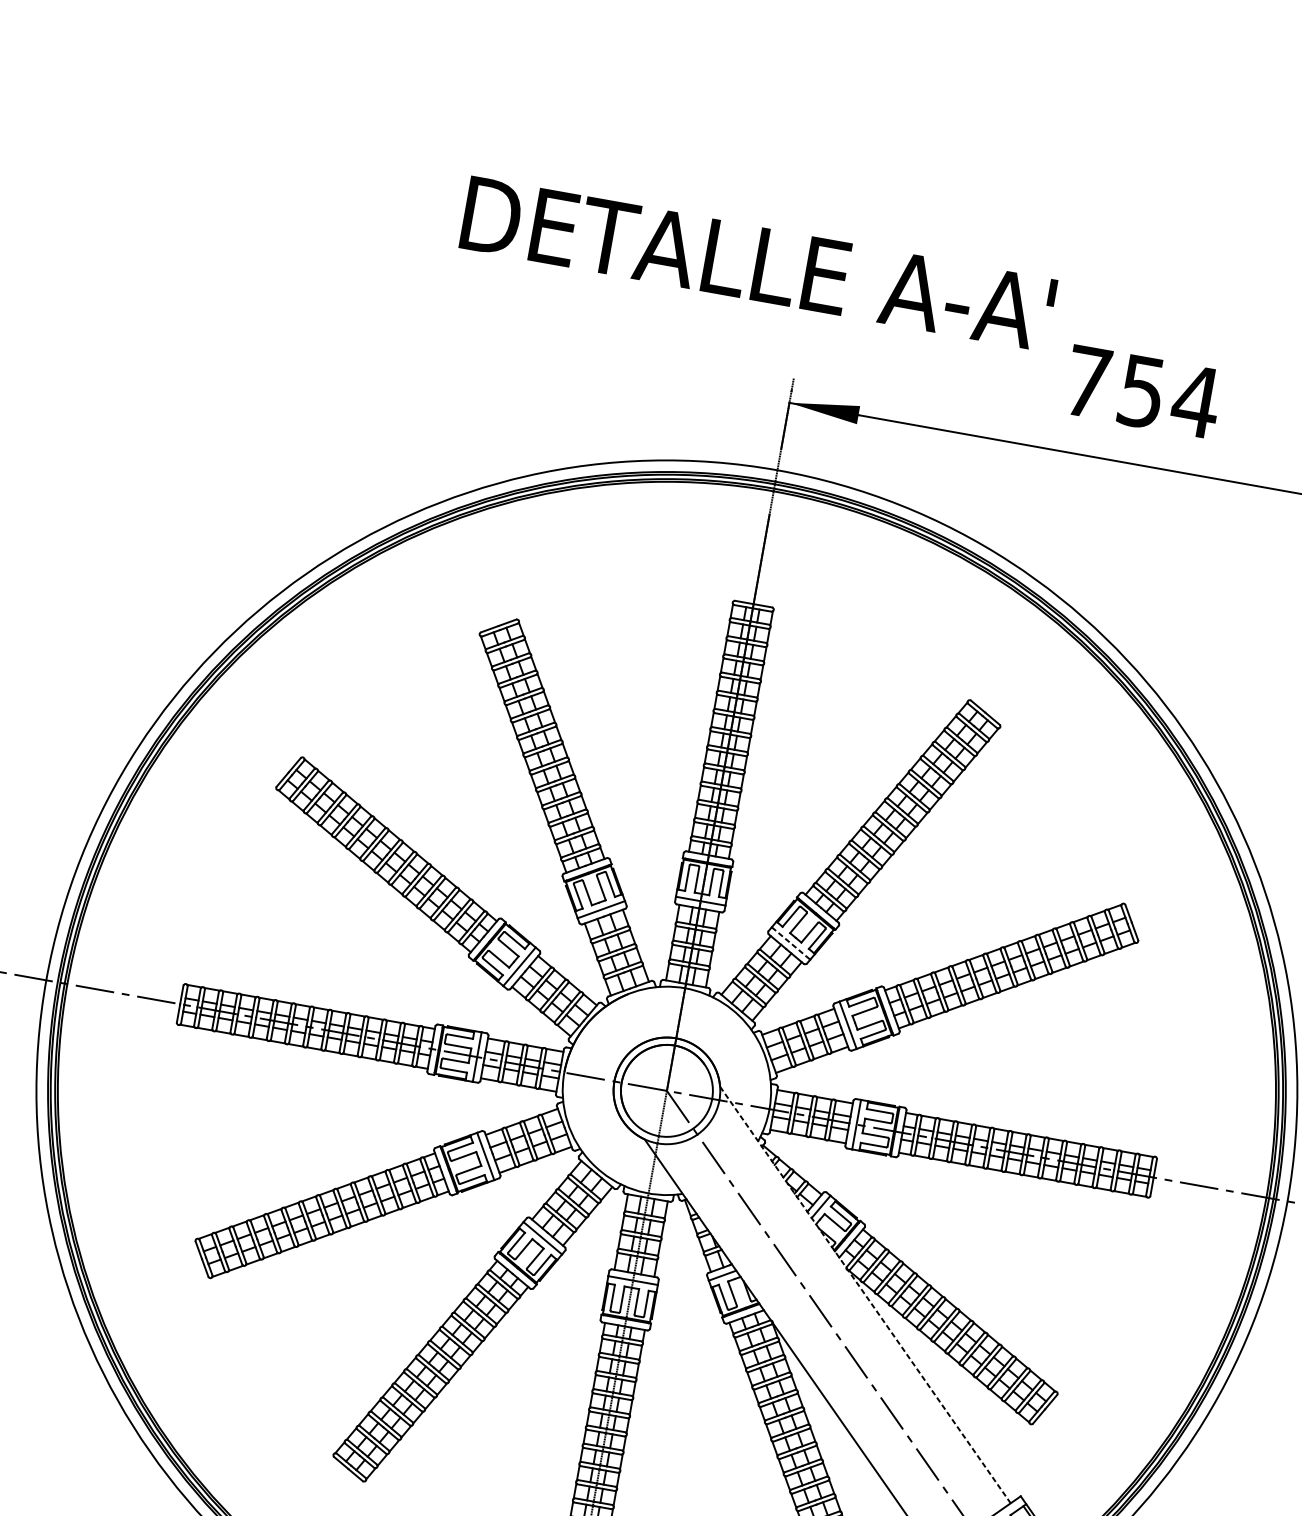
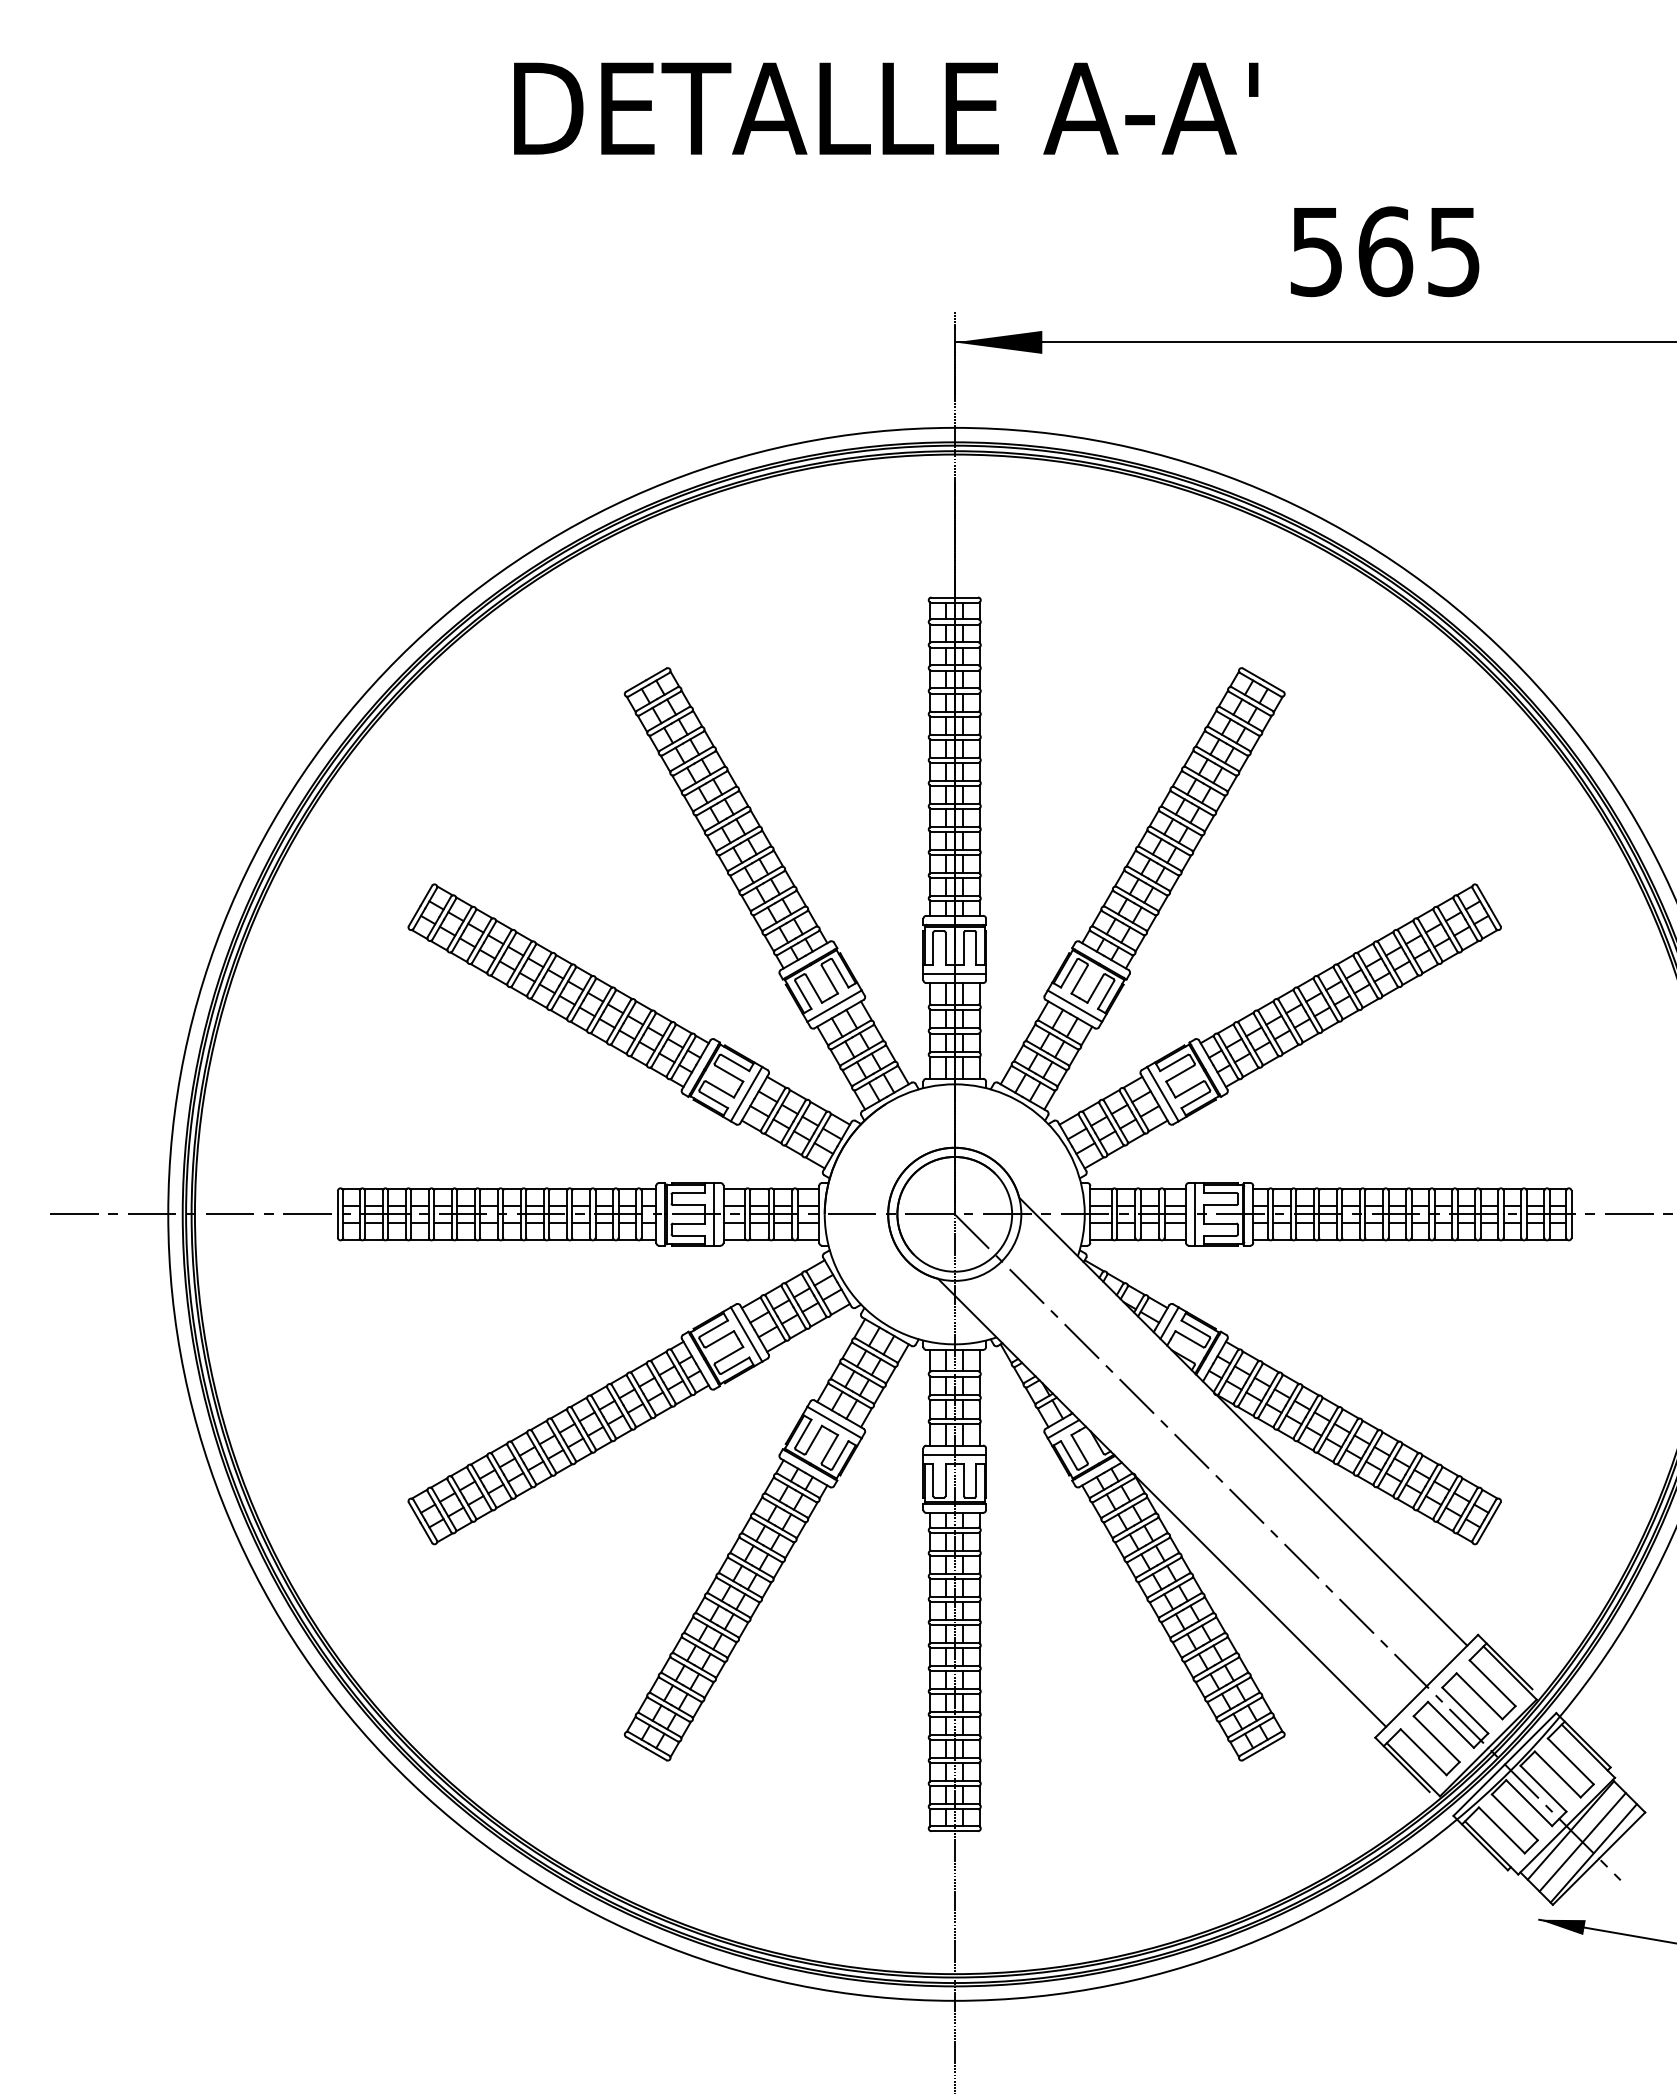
text: (758, 263) -> (886, 108), moved
text: (1142, 391) -> (1386, 251), 754 -> 565
line: (791, 943) -> (1075, 1006), dashed -> solid
line: (865, 1294) -> (1243, 1421), dashed -> solid

